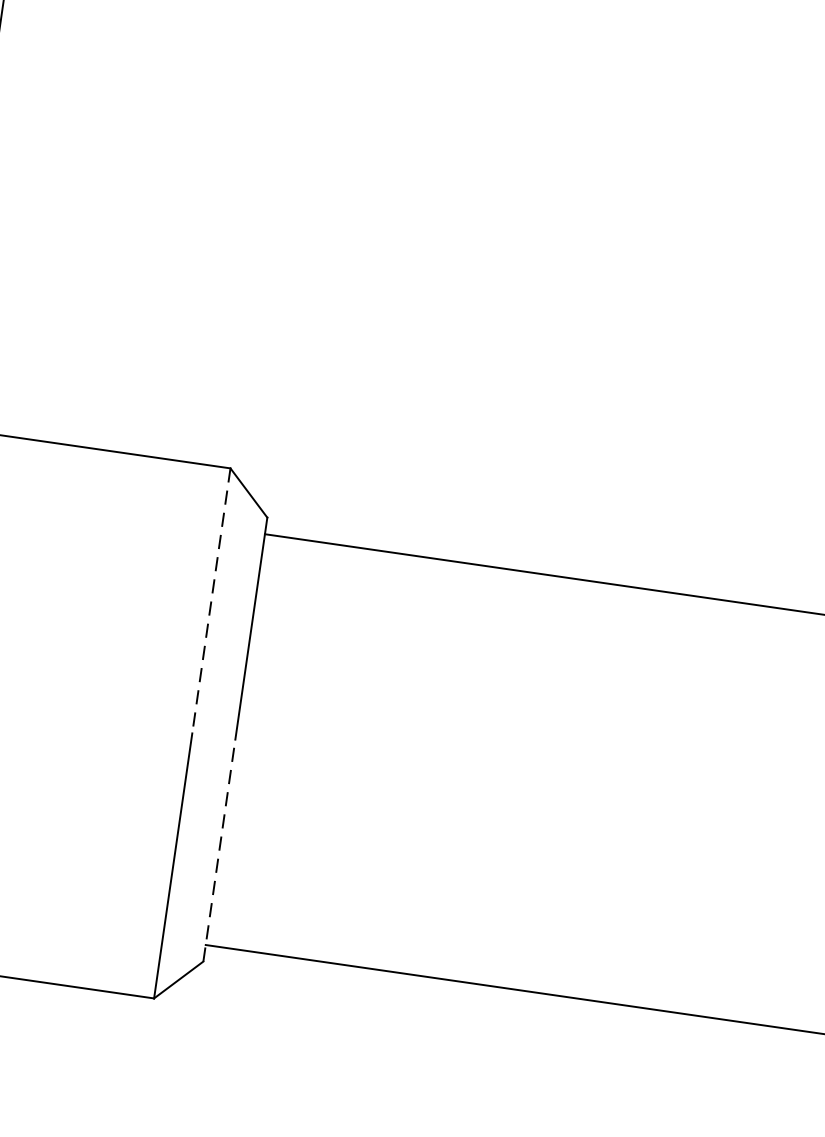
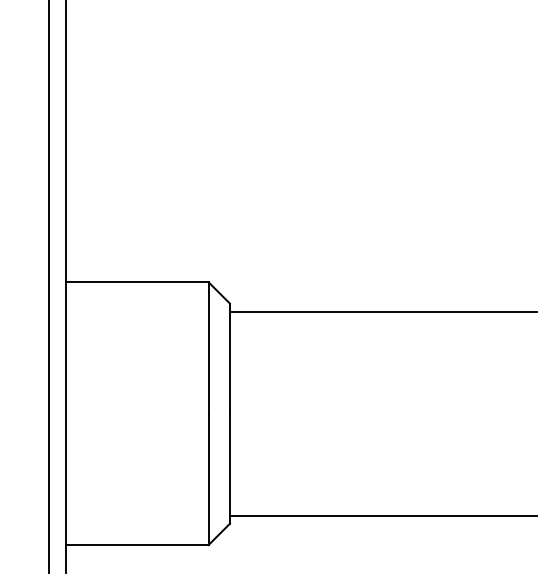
line: (211, 599) -> (208, 347), dashed -> solid
line: (218, 850) -> (229, 468), dashed -> solid

